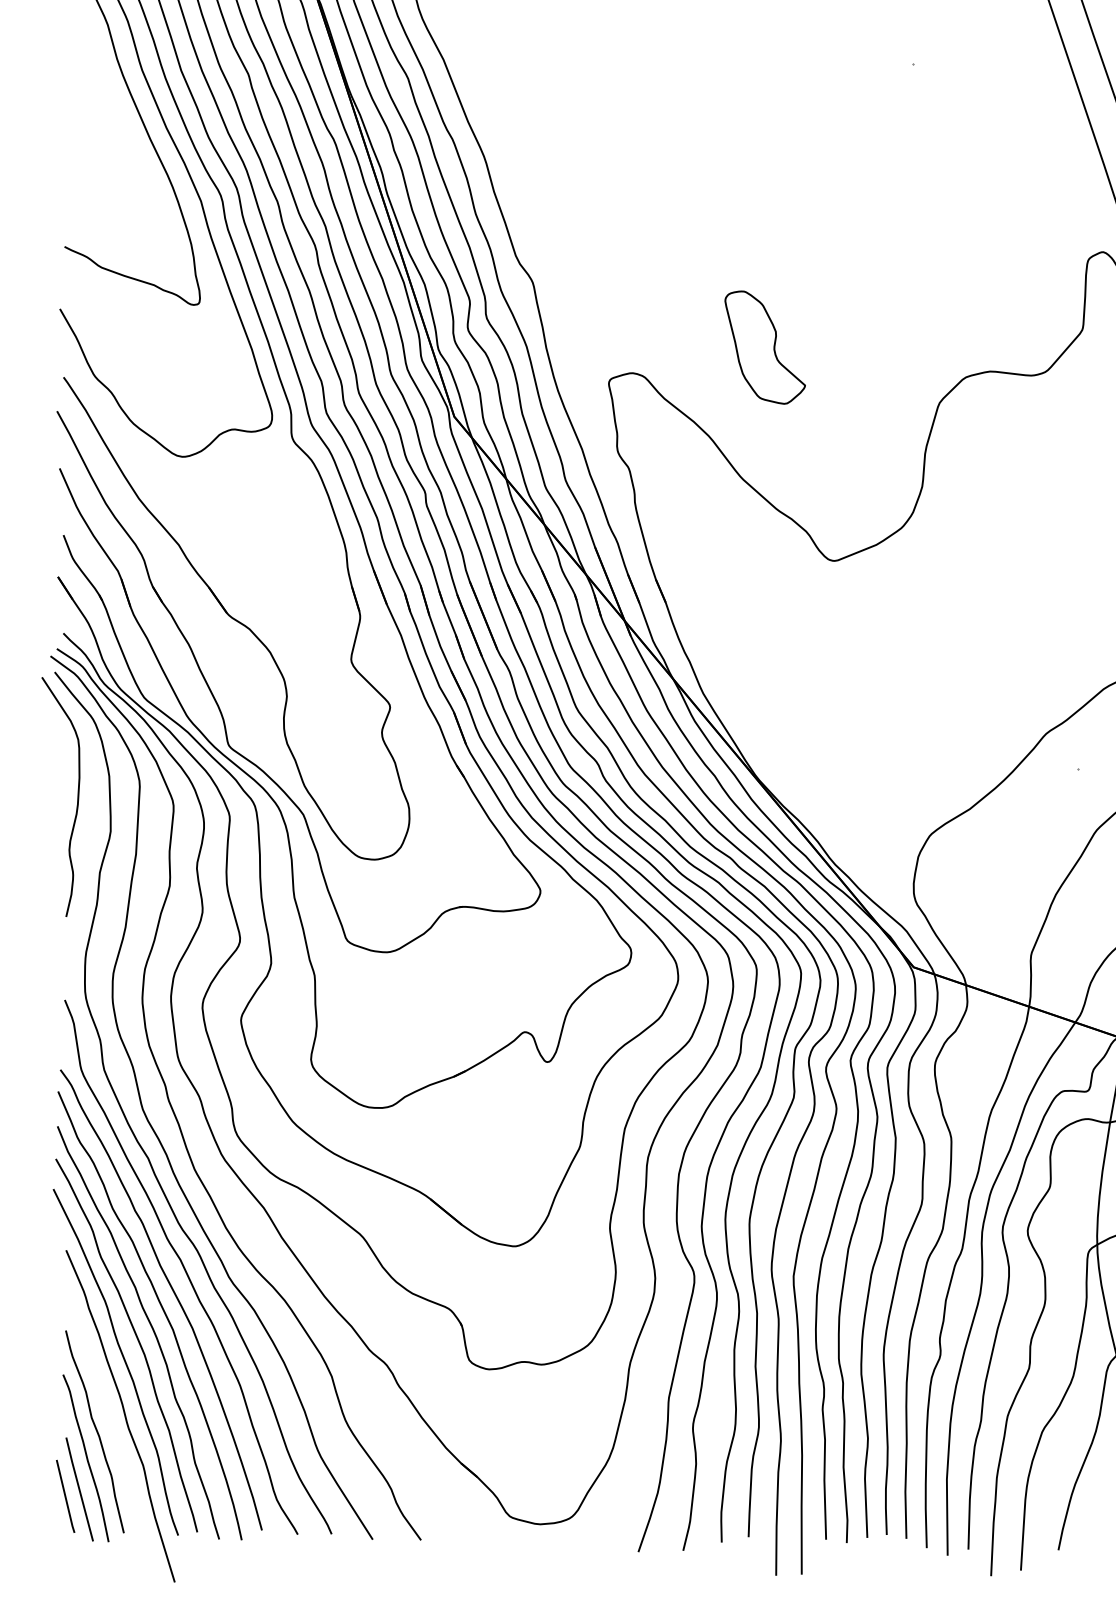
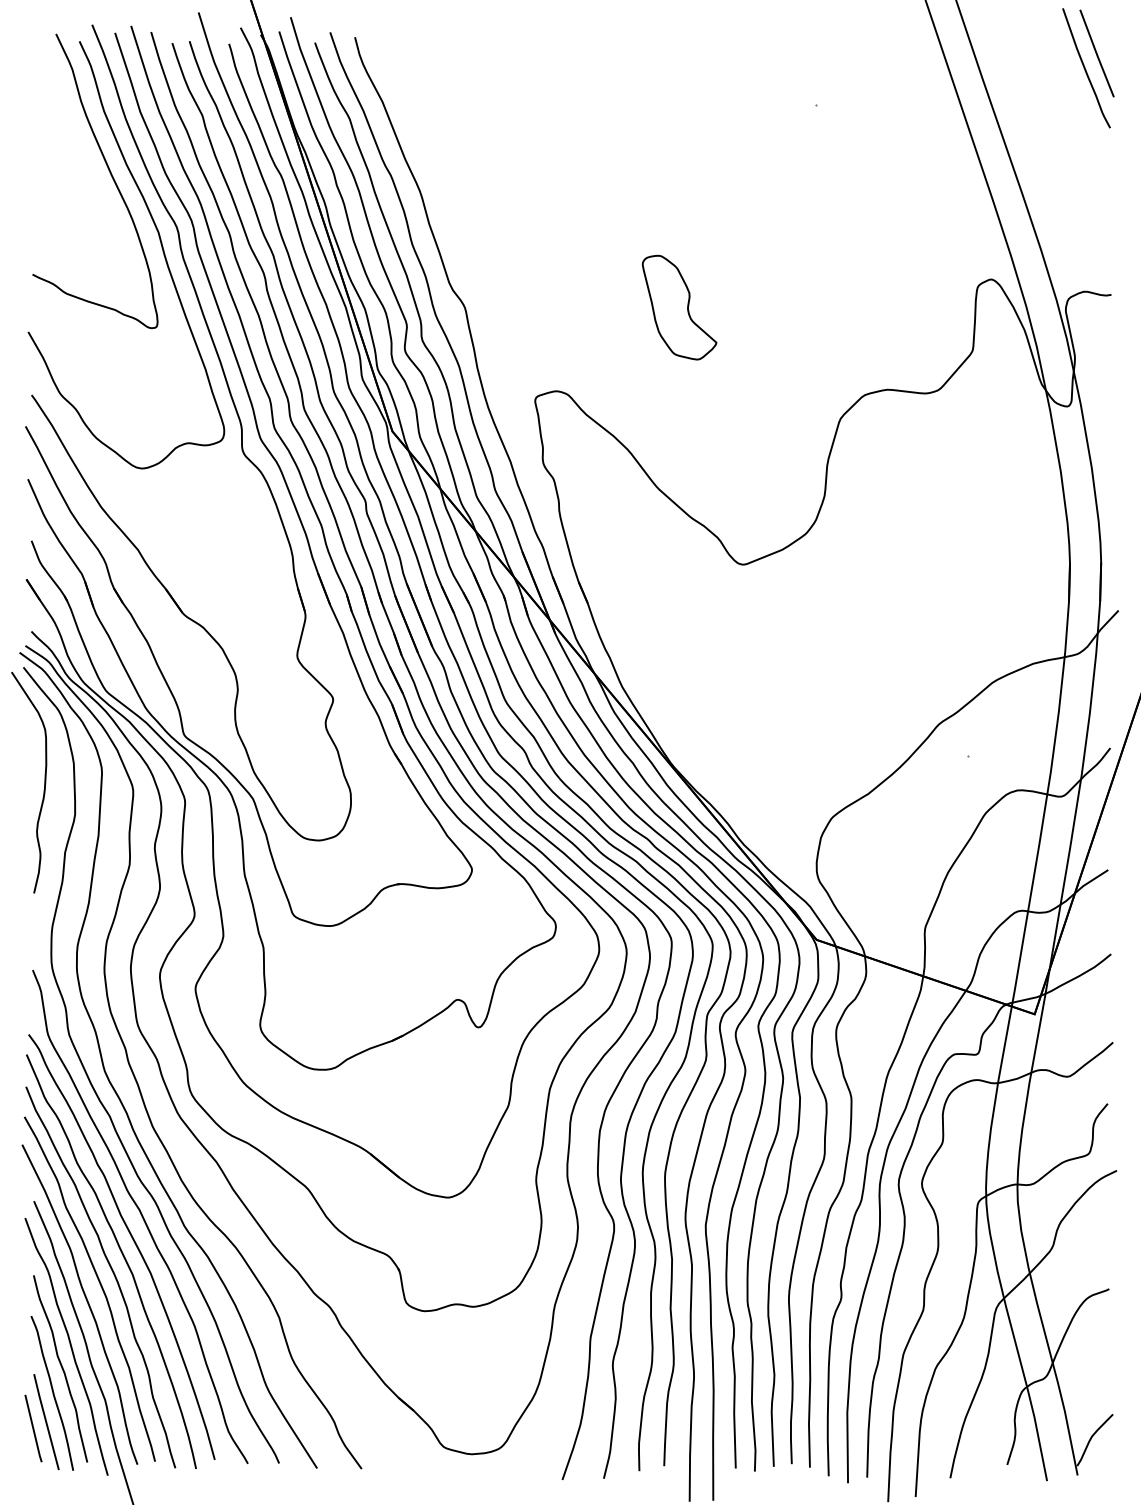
part: (765, 347) -> (679, 307), moved
curve: (104, 1405) -> (69, 1344), added

